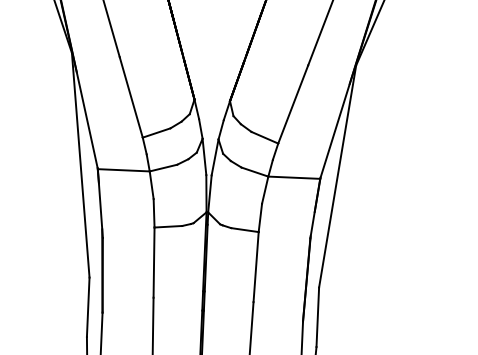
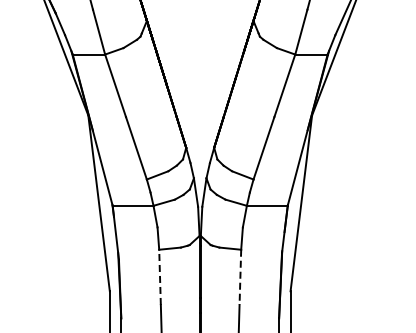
line: (154, 262) -> (160, 277), solid -> dashed
line: (256, 267) -> (240, 277), solid -> dashed

